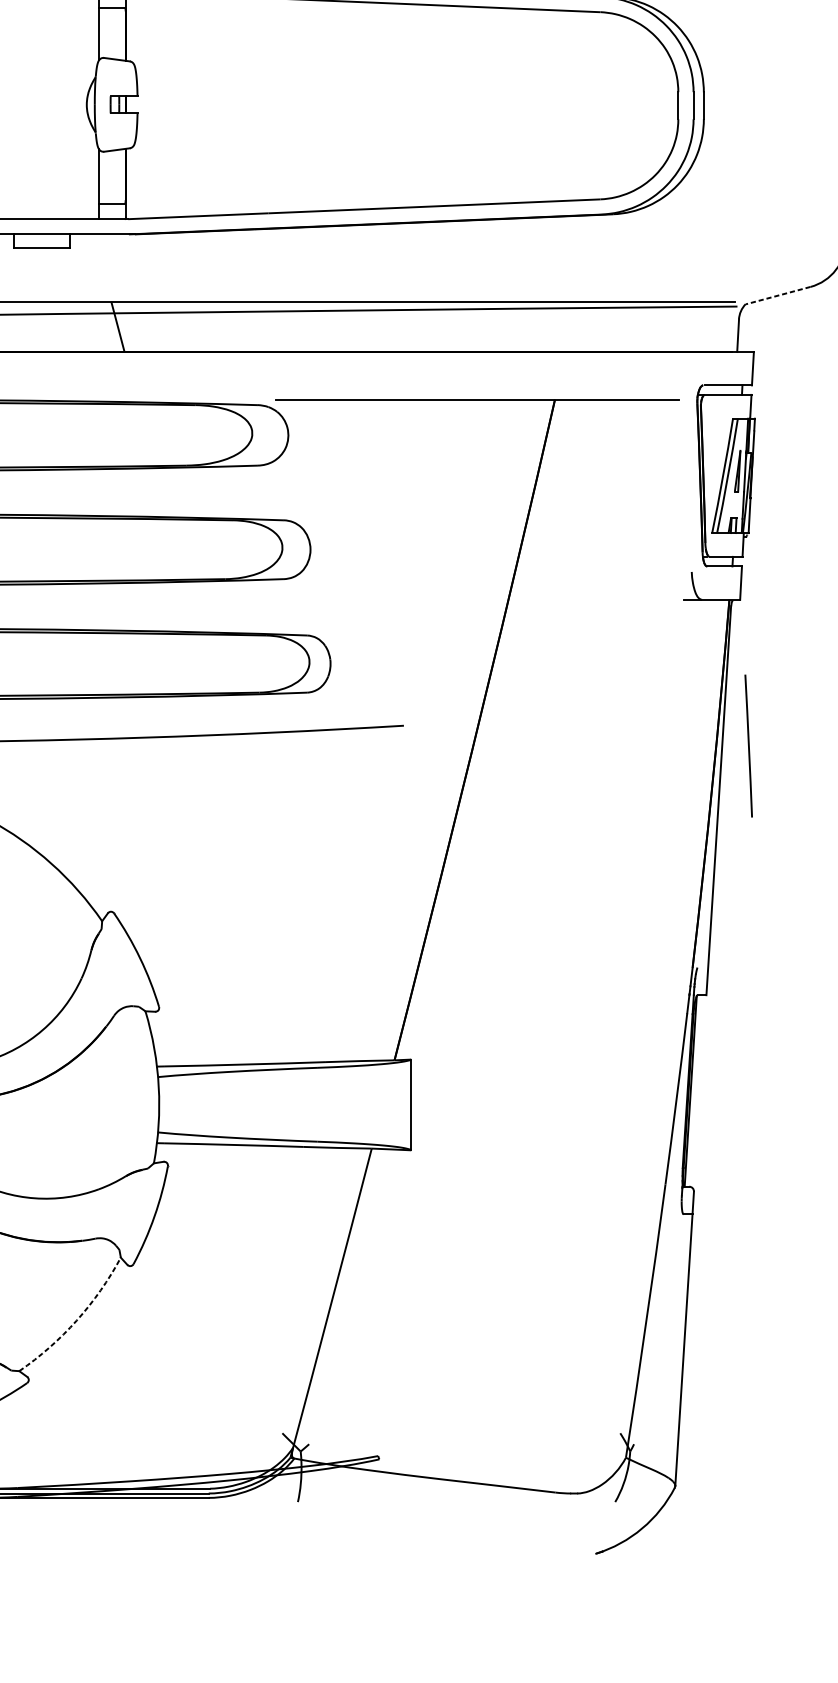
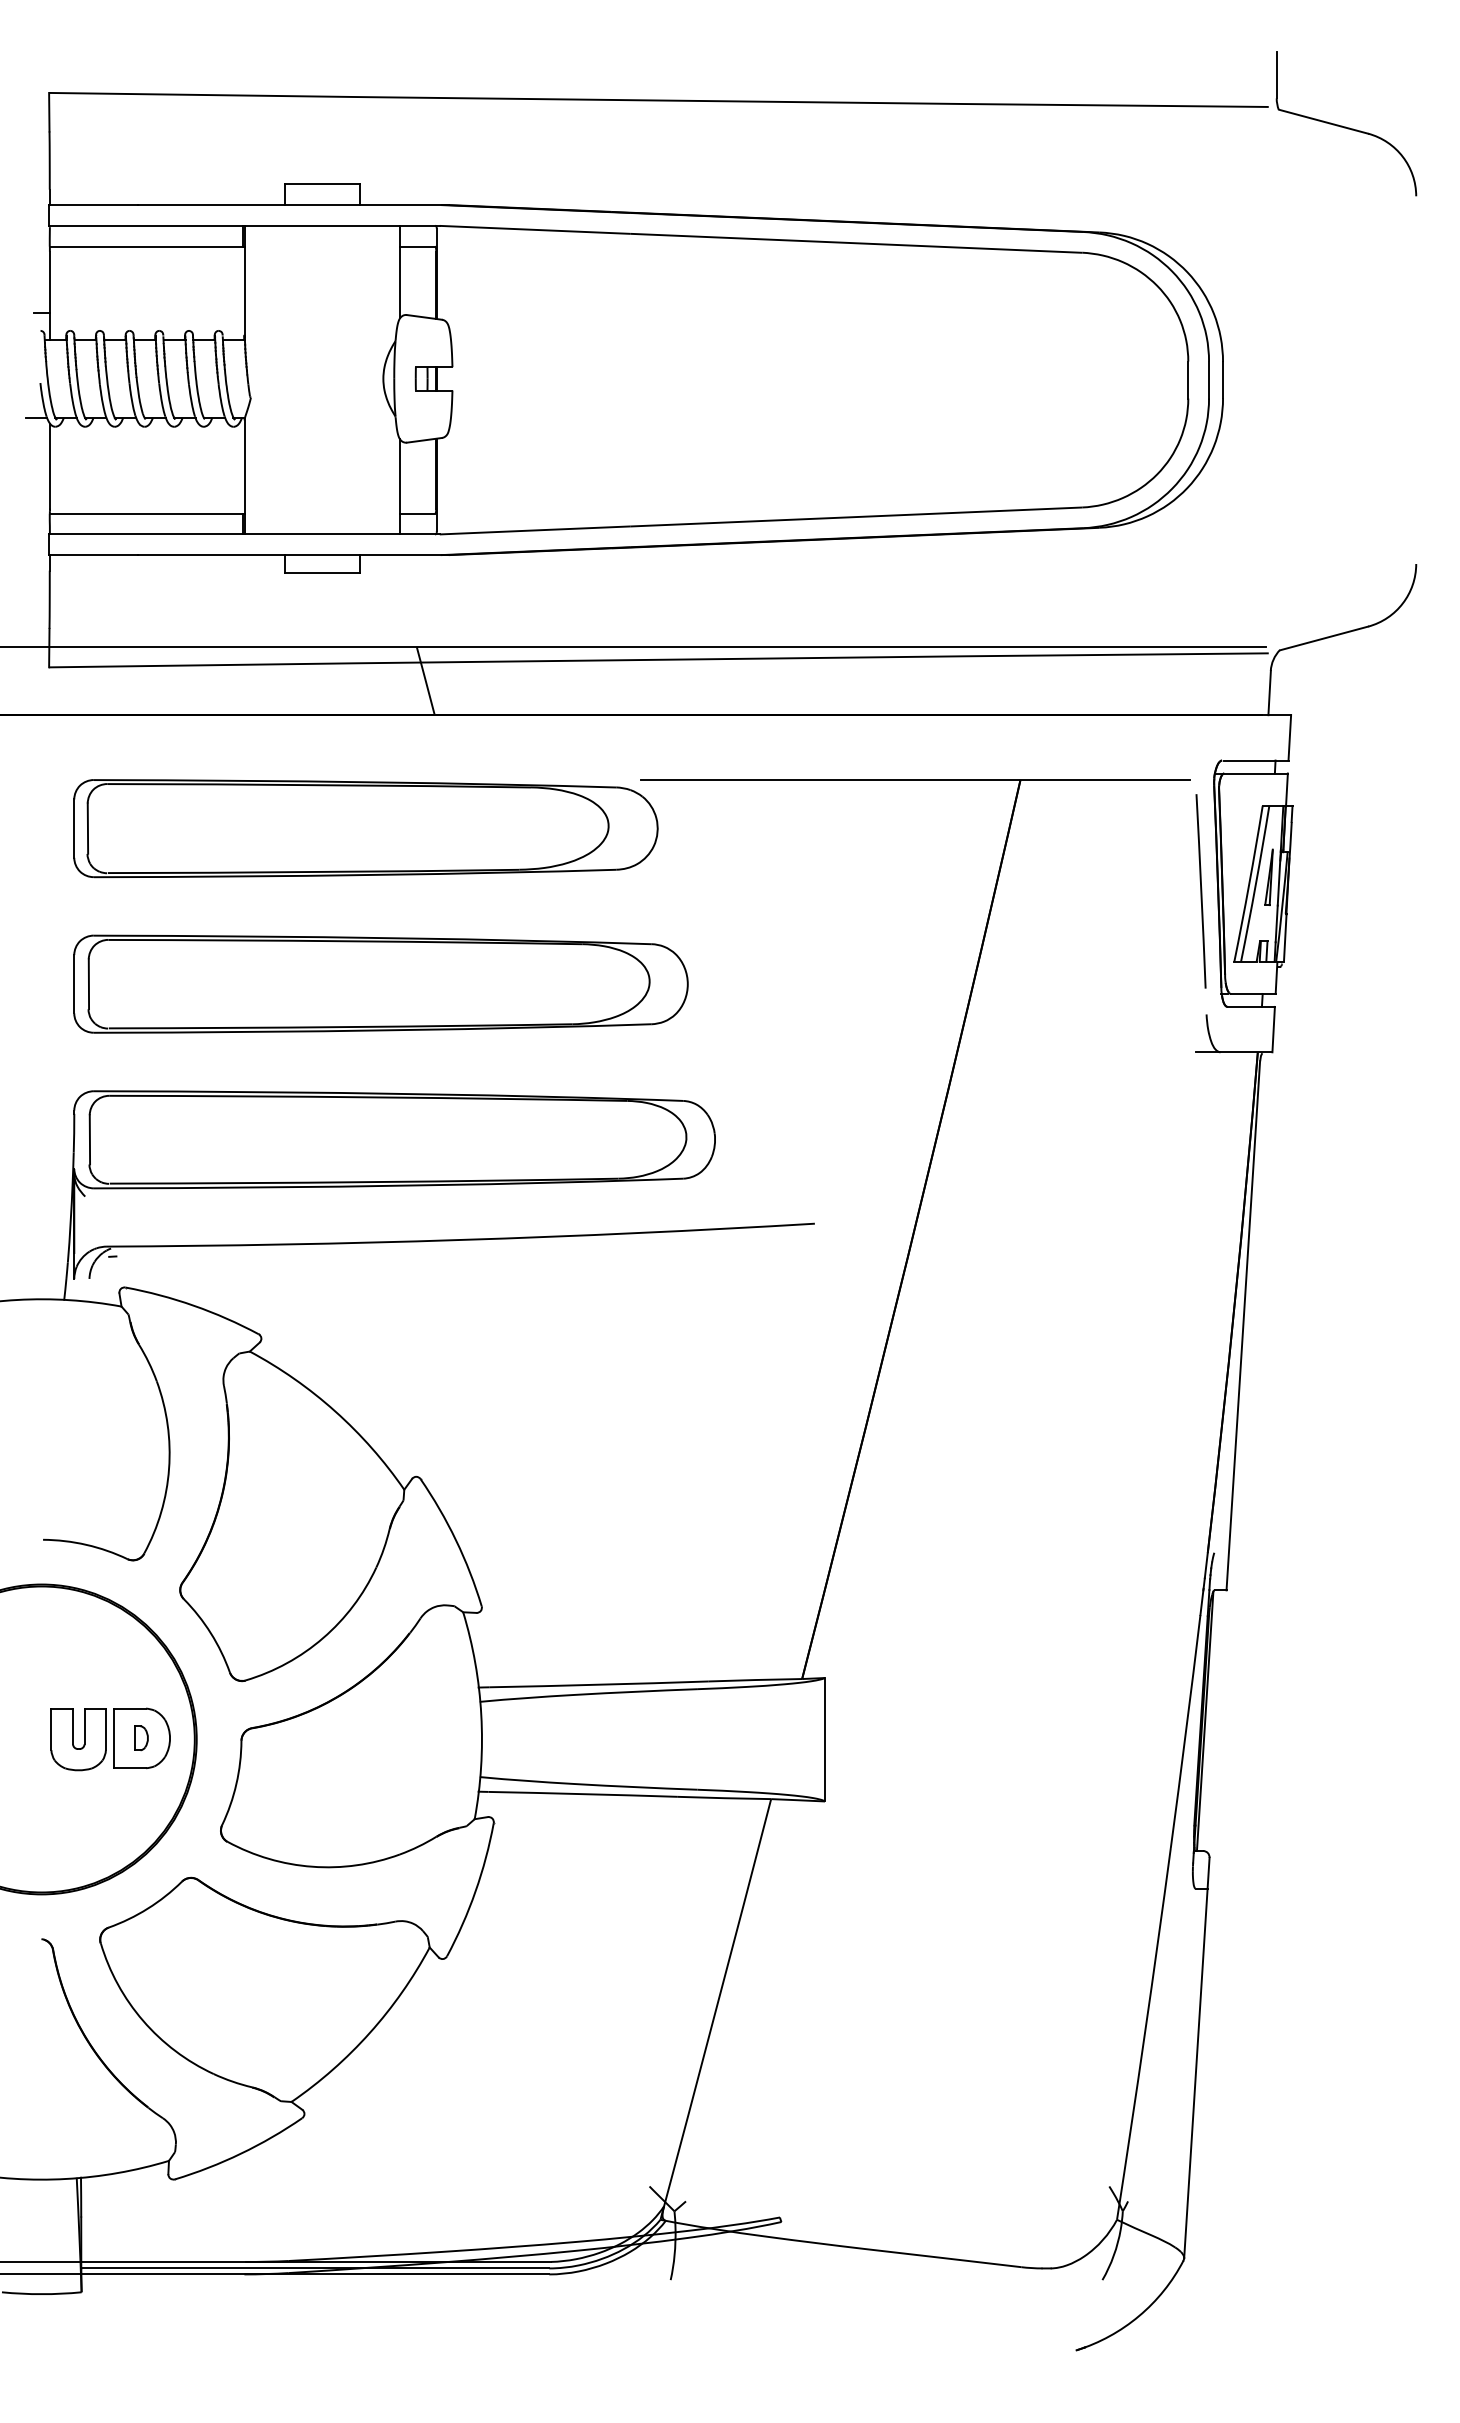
line: (777, 295) -> (1323, 638), dashed -> solid
line: (748, 746) -> (1200, 891), moved
arc: (76, 1320) -> (369, 2032), dashed -> solid

